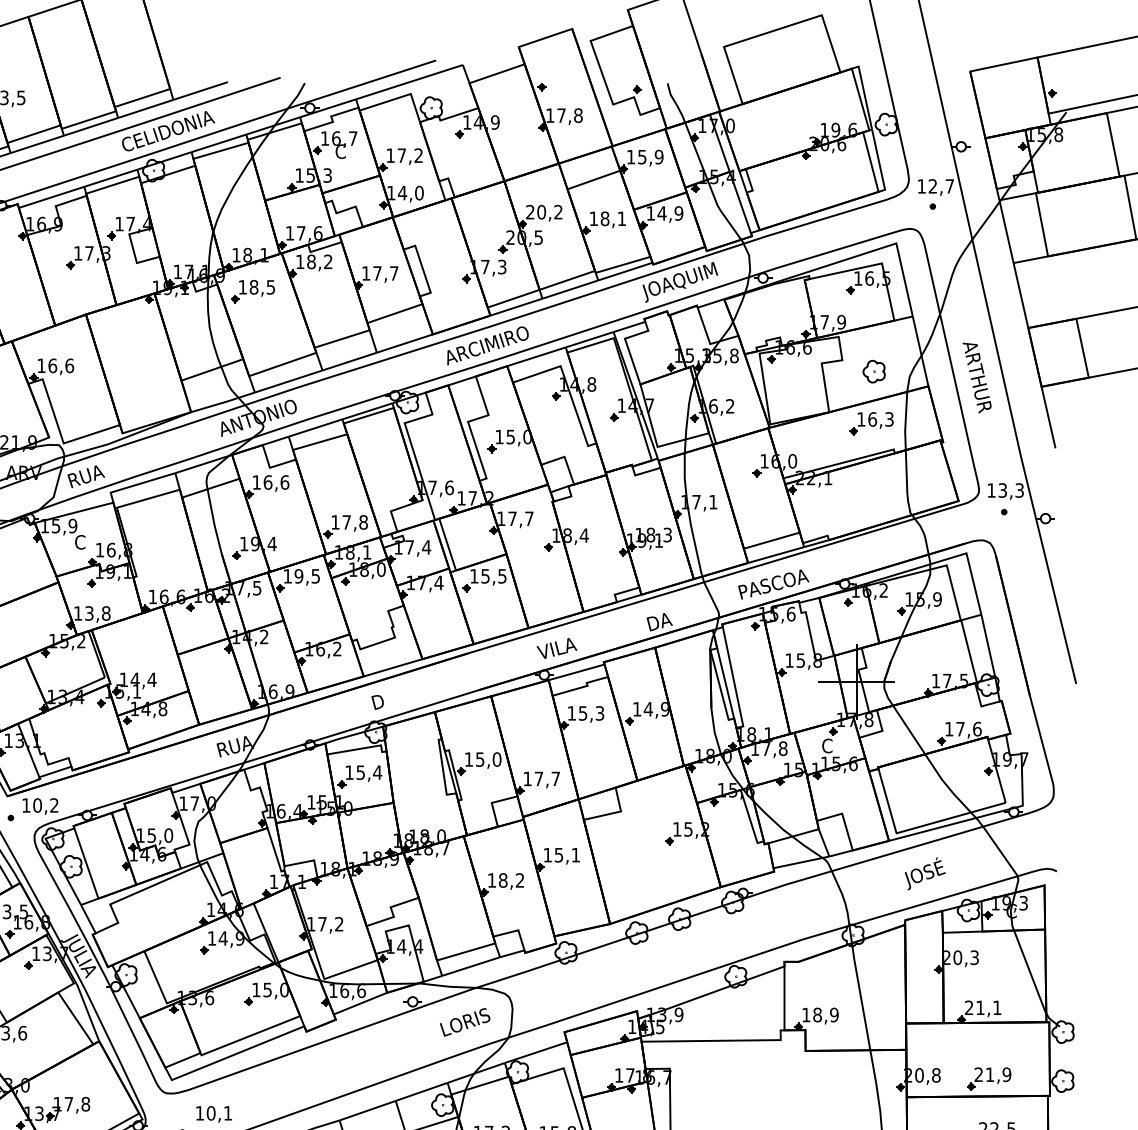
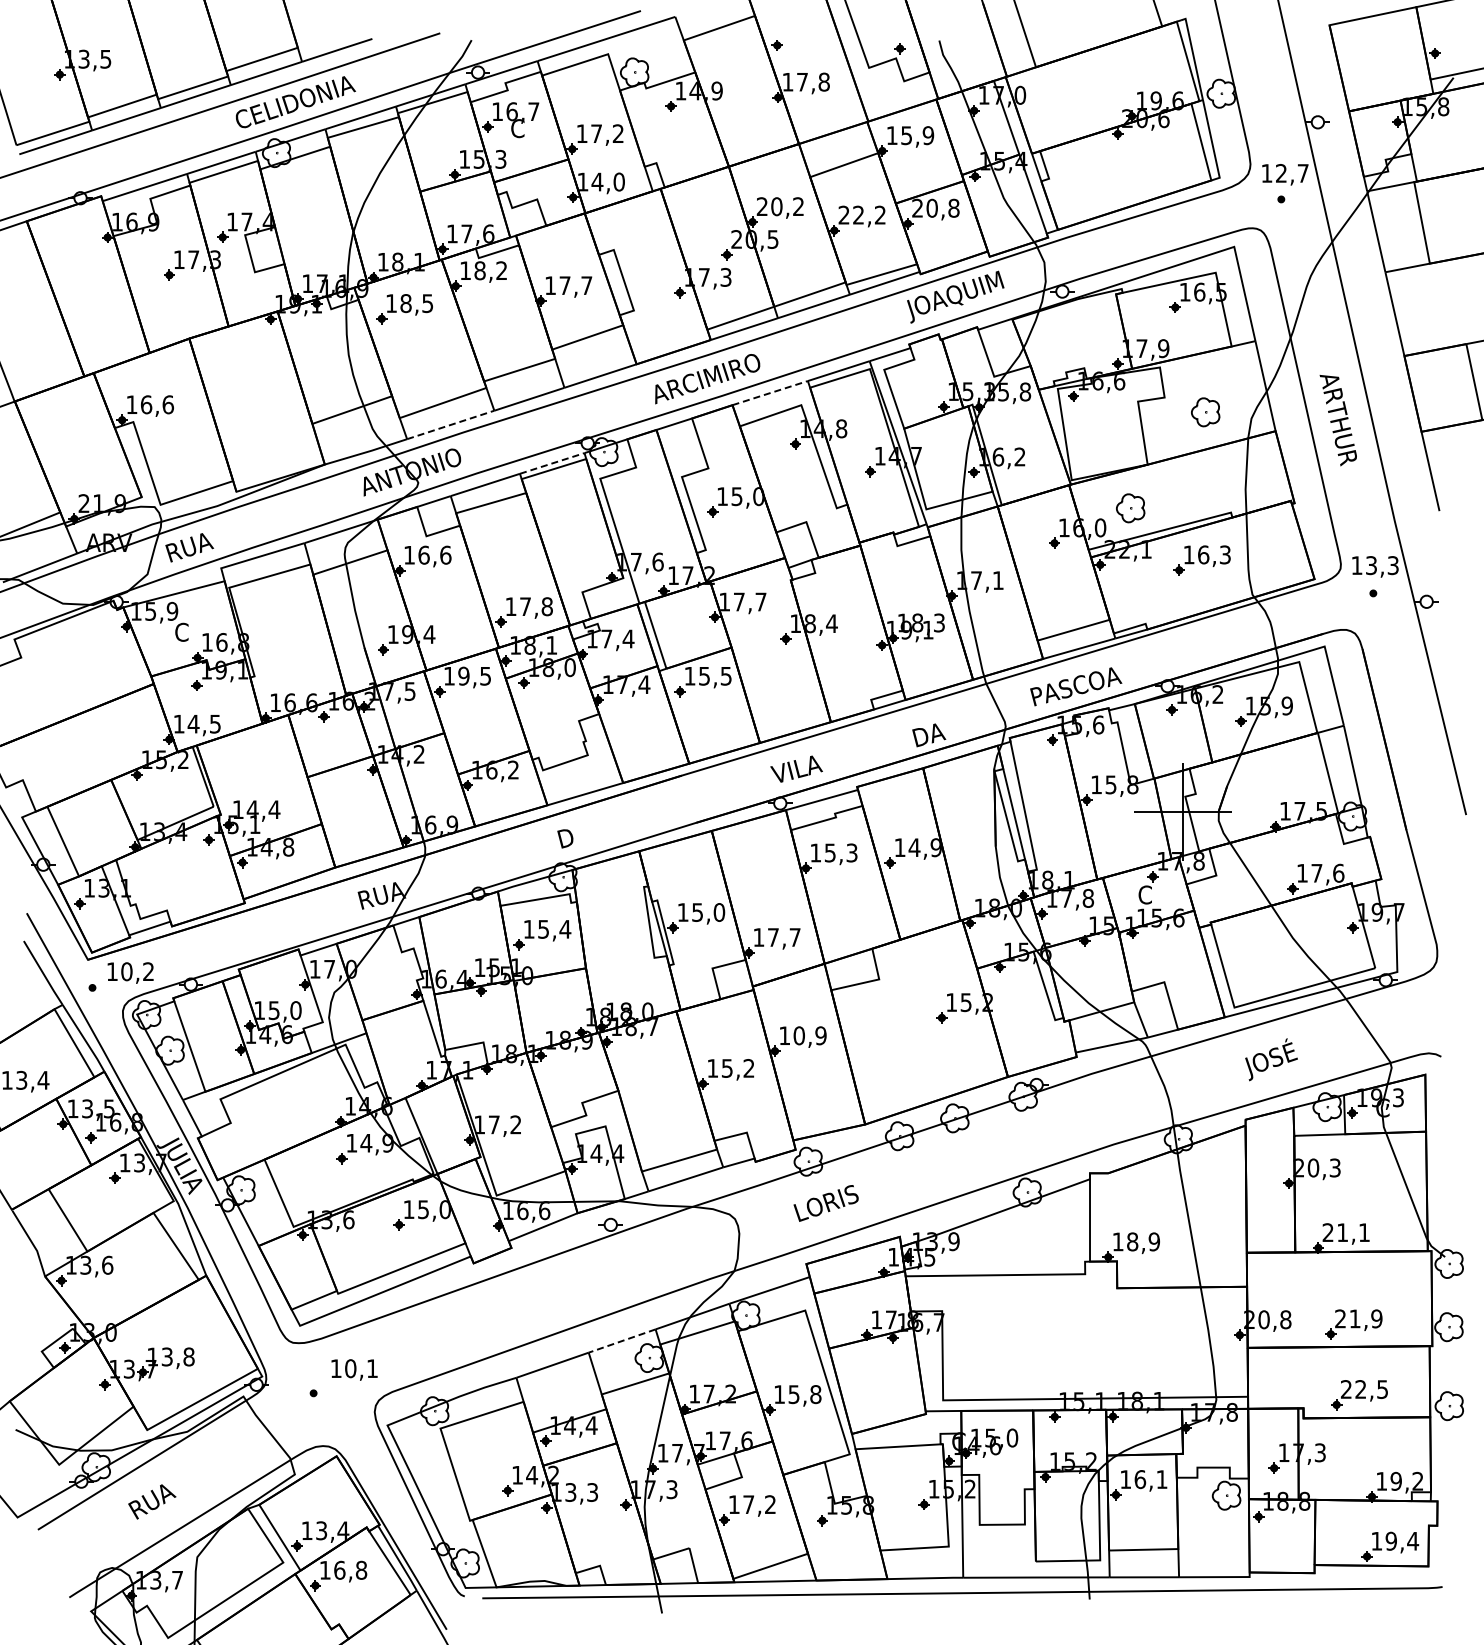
text: (664, 212) -> (935, 207), 14,9 -> 20,8
text: (607, 218) -> (861, 214), 18,1 -> 22,2
line: (536, 357) -> (770, 393), solid -> dashed
line: (288, 381) -> (450, 424), solid -> dashed
line: (367, 411) -> (552, 463), solid -> dashed
part: (870, 423) -> (1201, 560), moved
part: (815, 446) -> (1130, 508), added
text: (97, 613) -> (204, 723), 13,8 -> 14,5
text: (566, 854) -> (809, 1035), 15,1 -> 10,9
text: (502, 880) -> (726, 1068), 18,2 -> 15,2
text: (464, 1022) -> (825, 1203), moved
line: (421, 1092) -> (621, 1341), solid -> dashed
text: (68, 1103) -> (166, 1356), 17,8 -> 13,8

